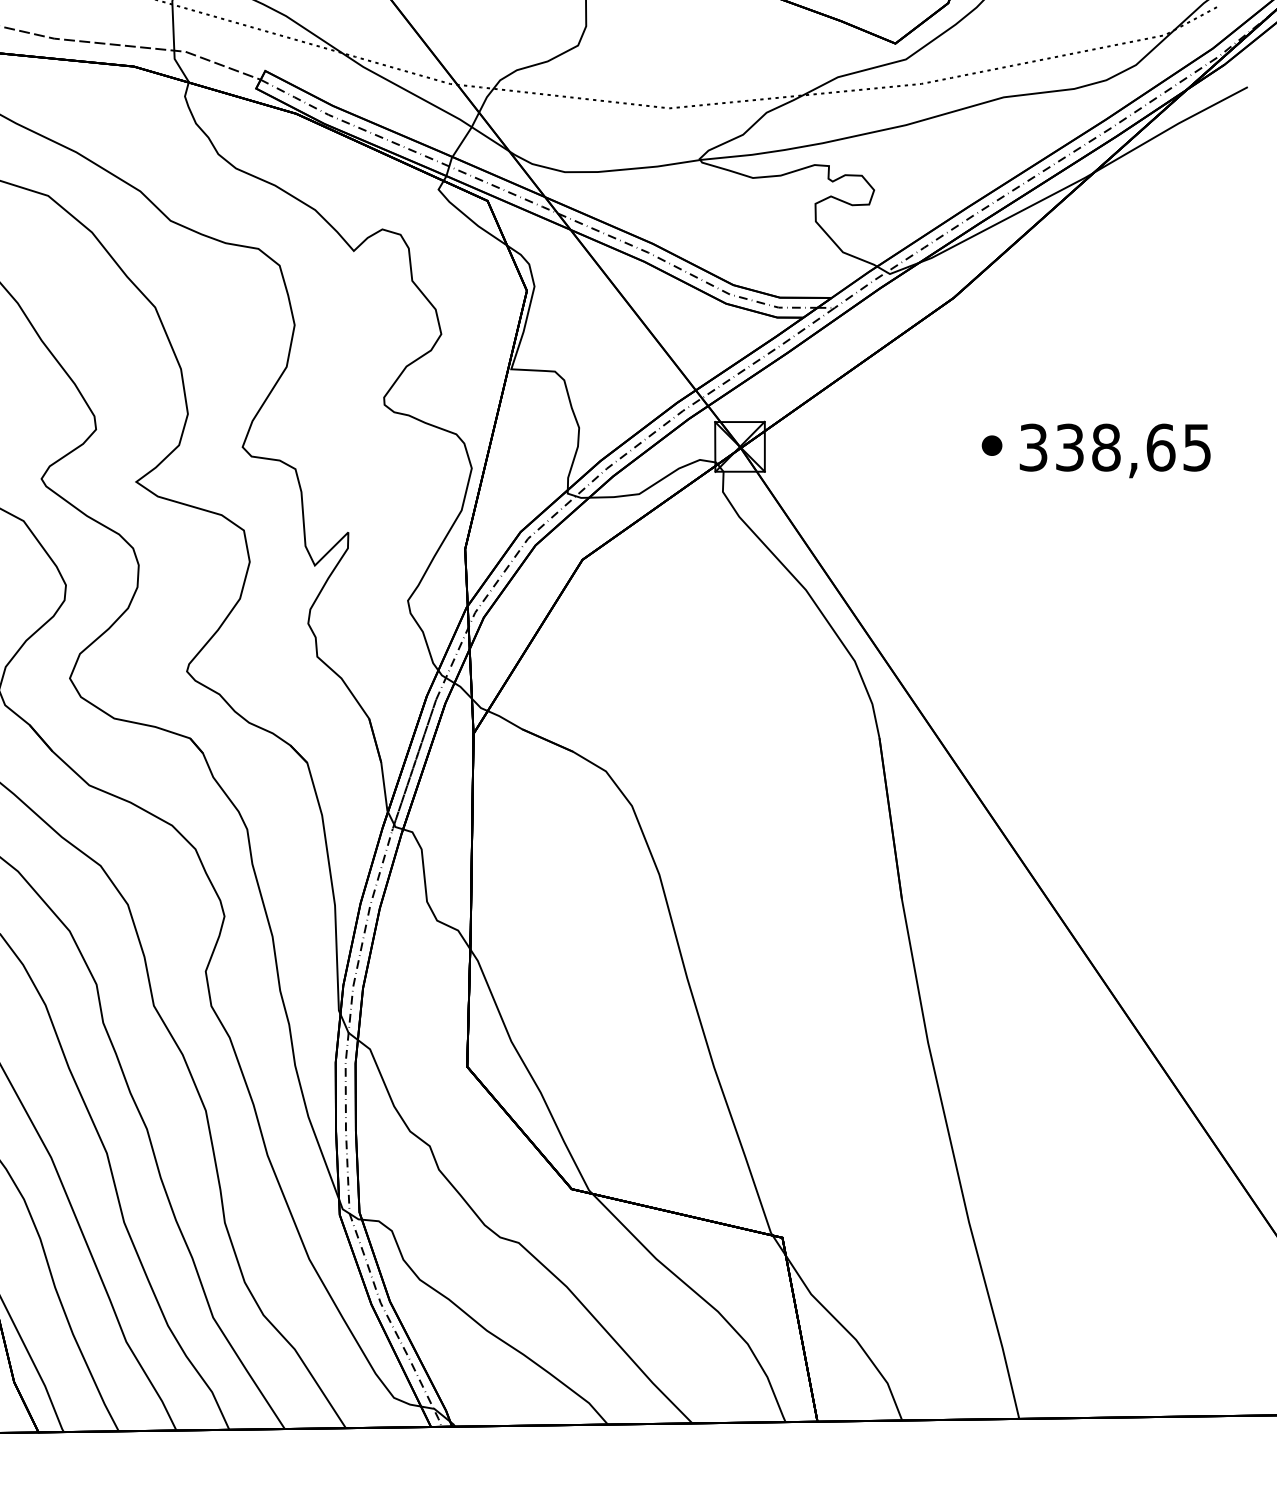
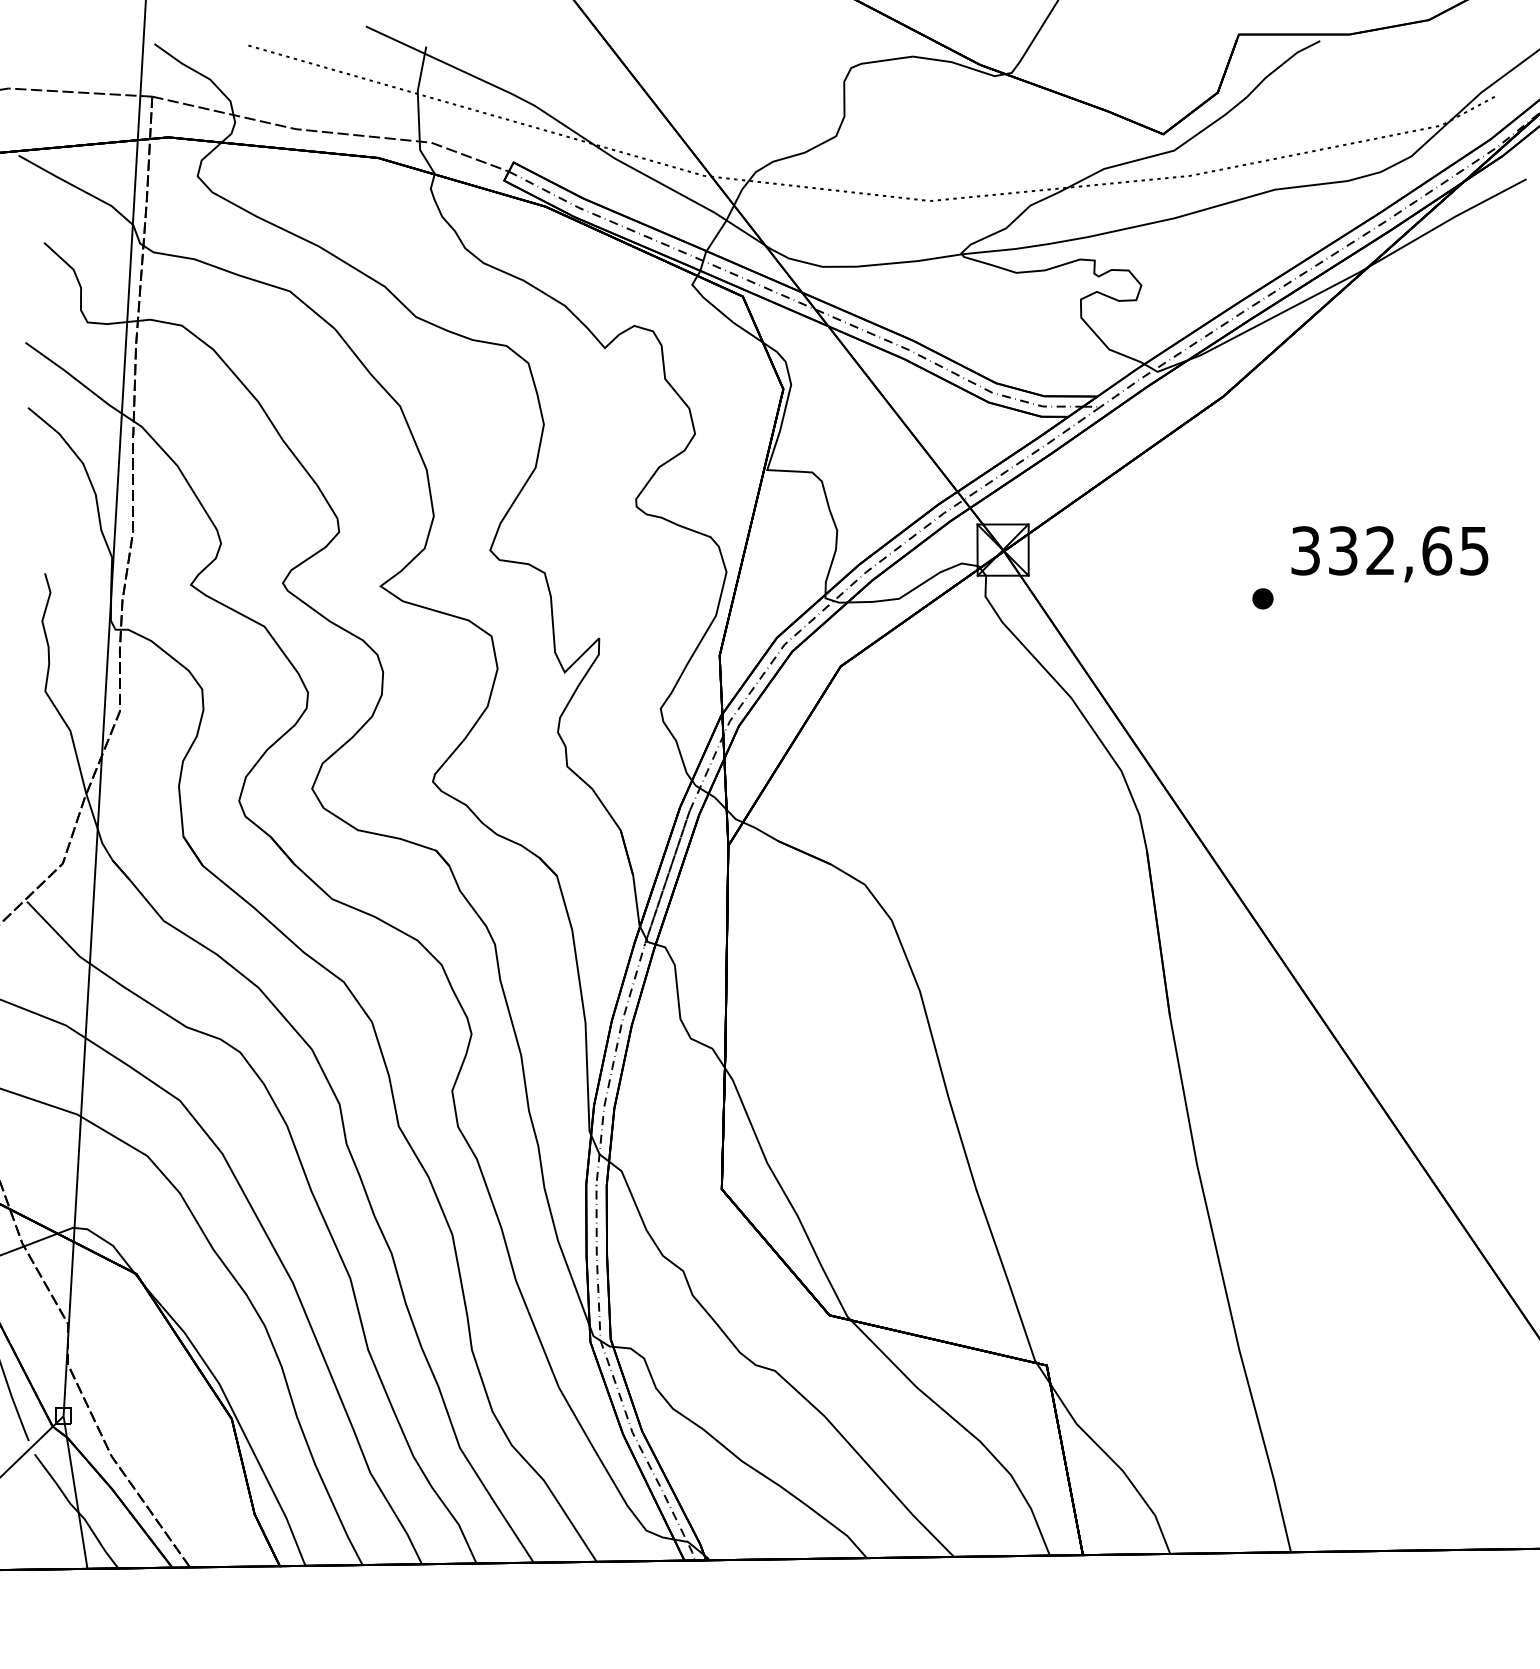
part: (991, 445) -> (1262, 598), moved
text: (1106, 447) -> (1380, 550), 338,65 -> 332,65

